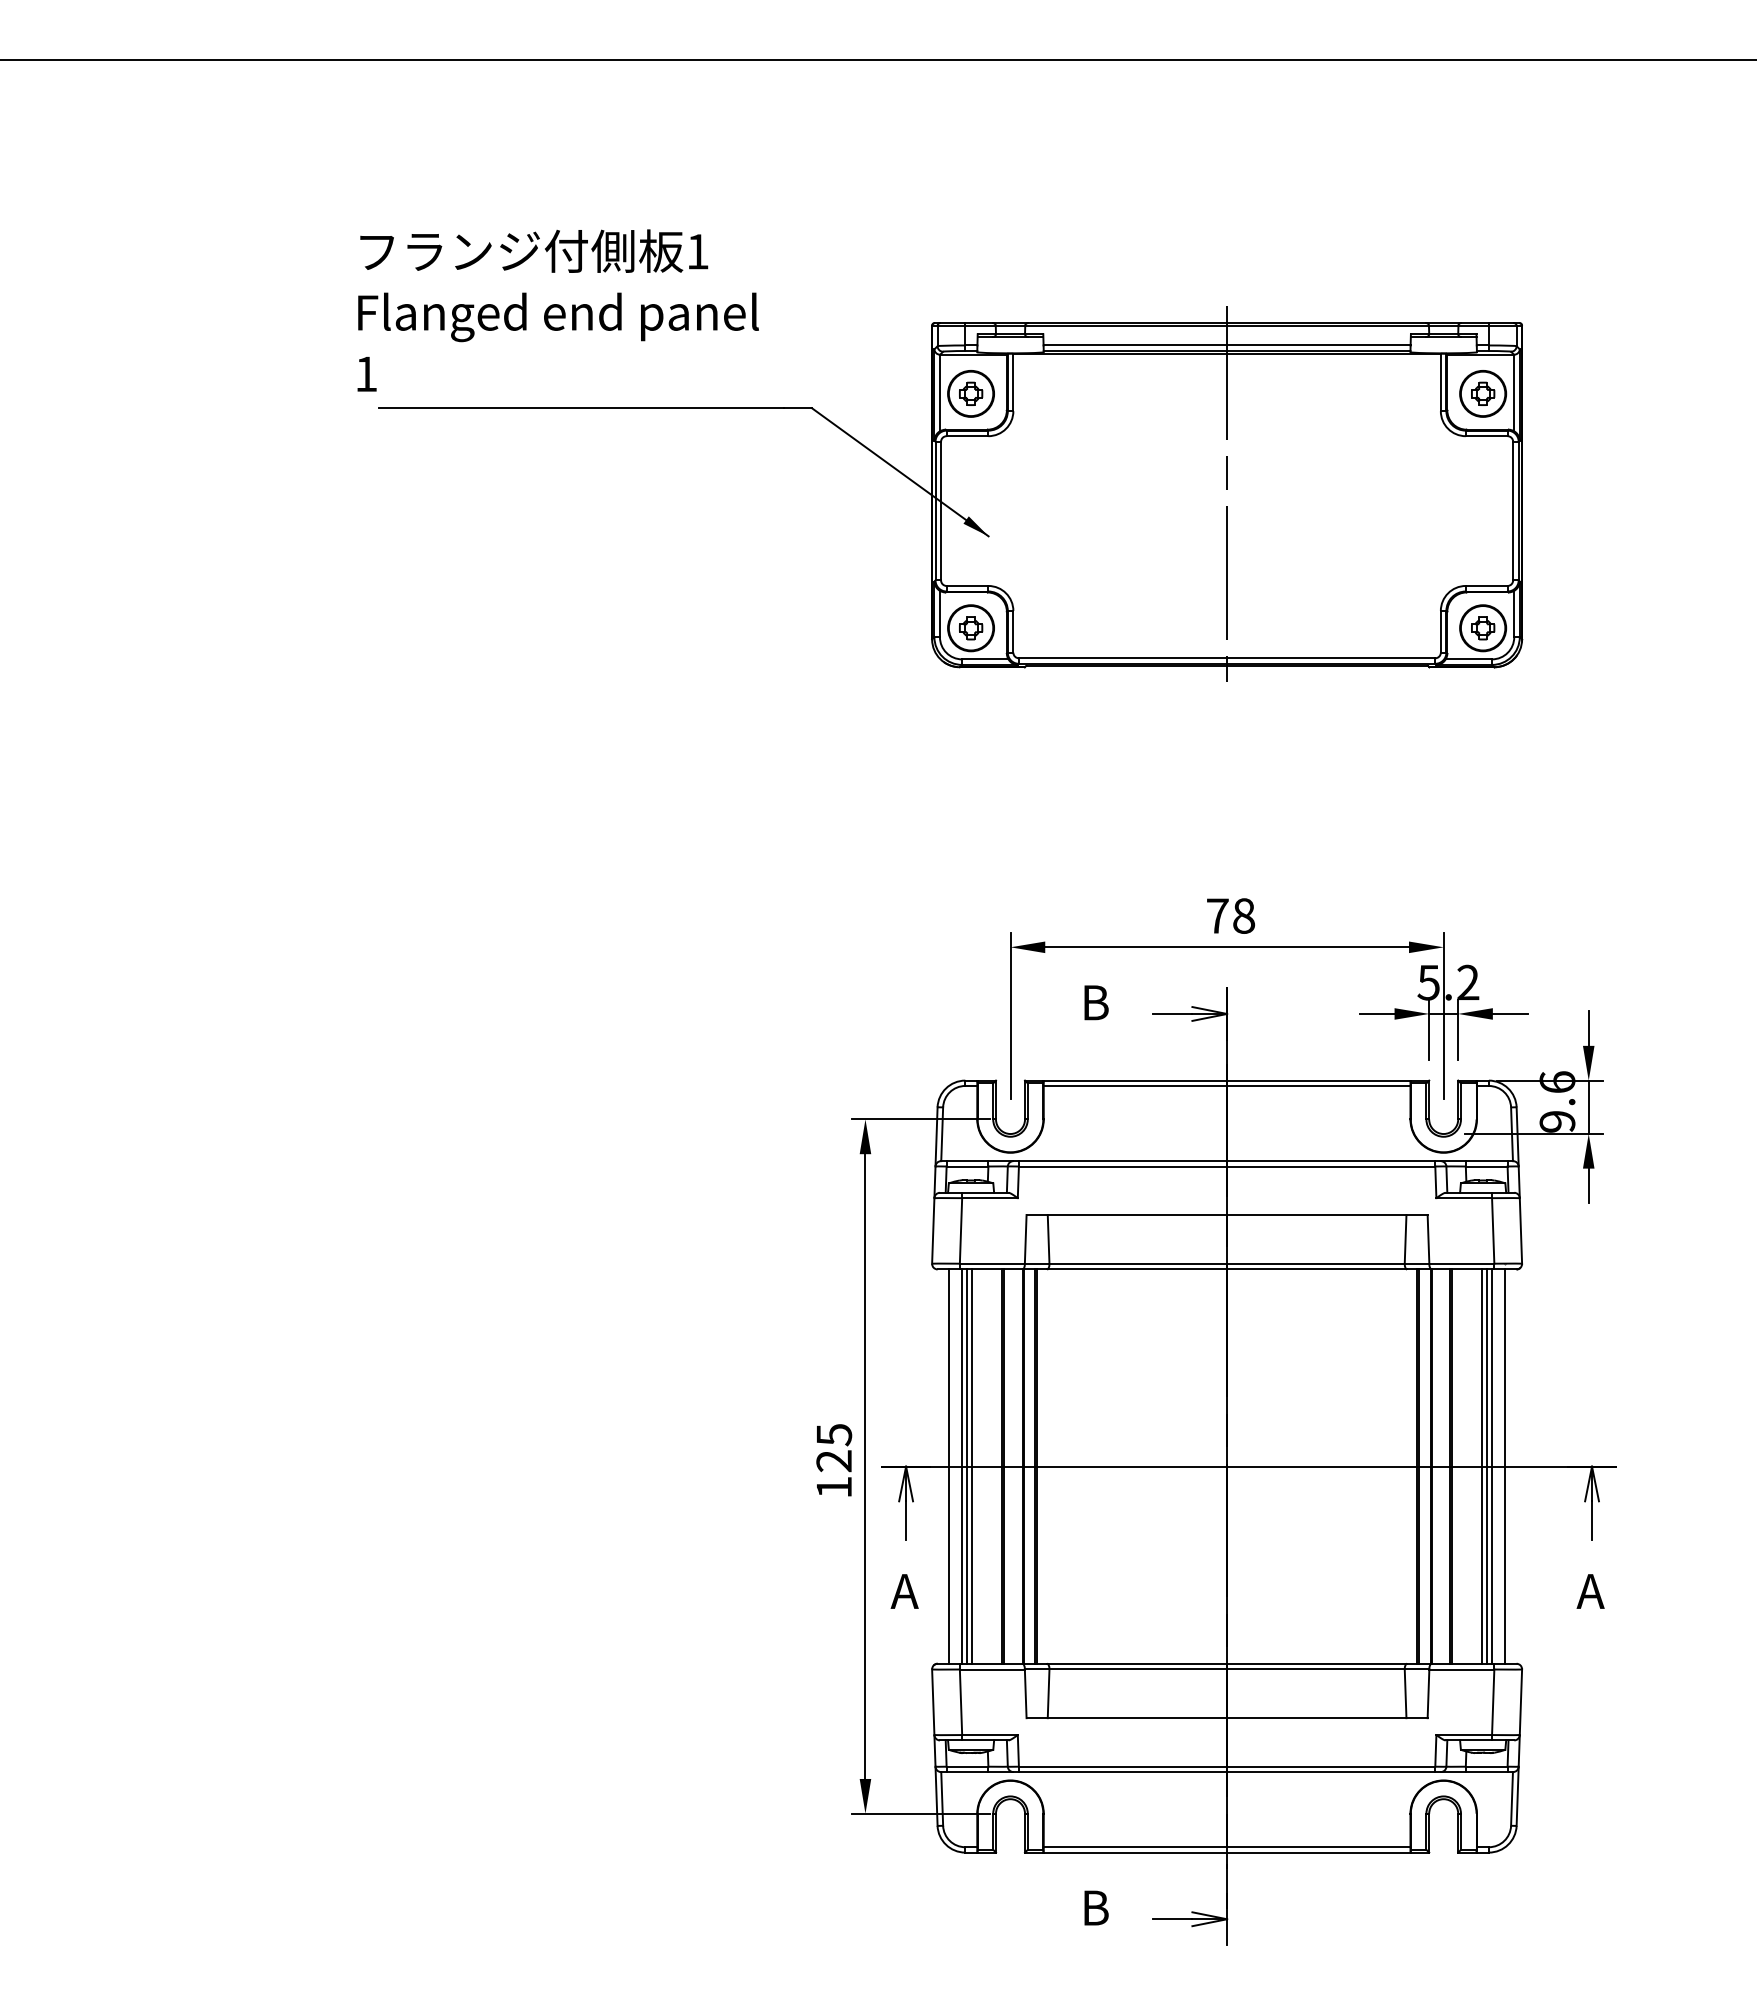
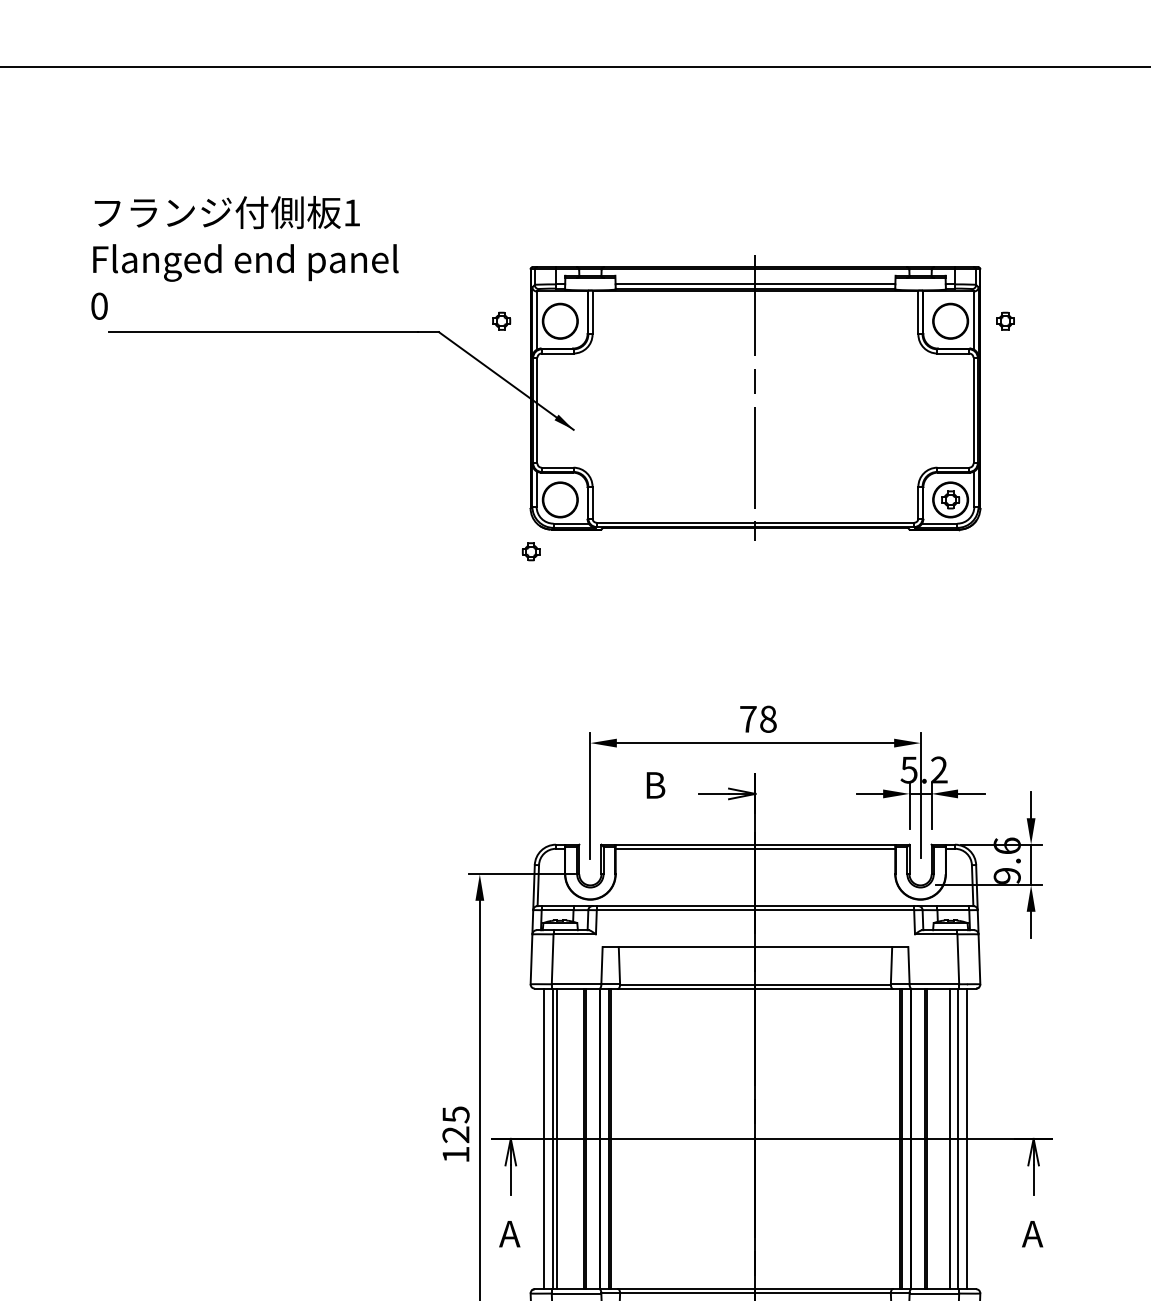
text: (366, 374) -> (99, 306), 1 -> 0
part: (971, 393) -> (501, 321), moved
part: (1483, 393) -> (1005, 321), moved
part: (971, 628) -> (531, 551), moved
line: (972, 1466) -> (561, 1138), removed
line: (1487, 1466) -> (953, 1138), removed

